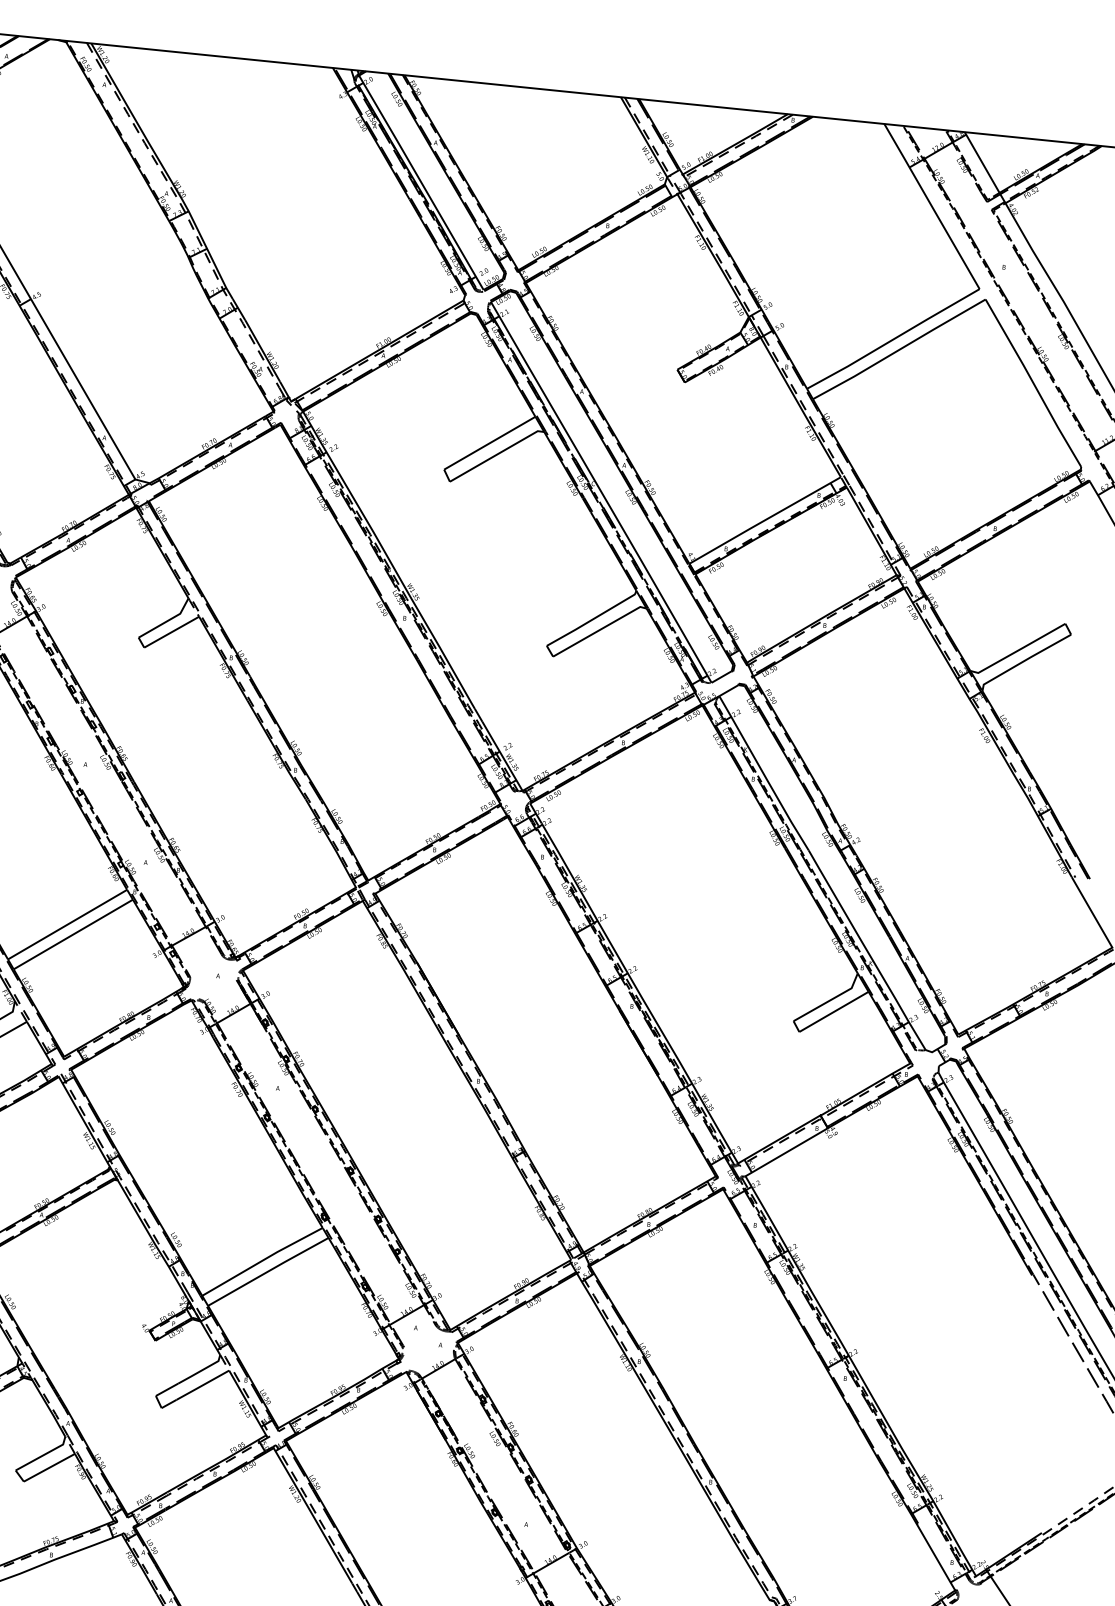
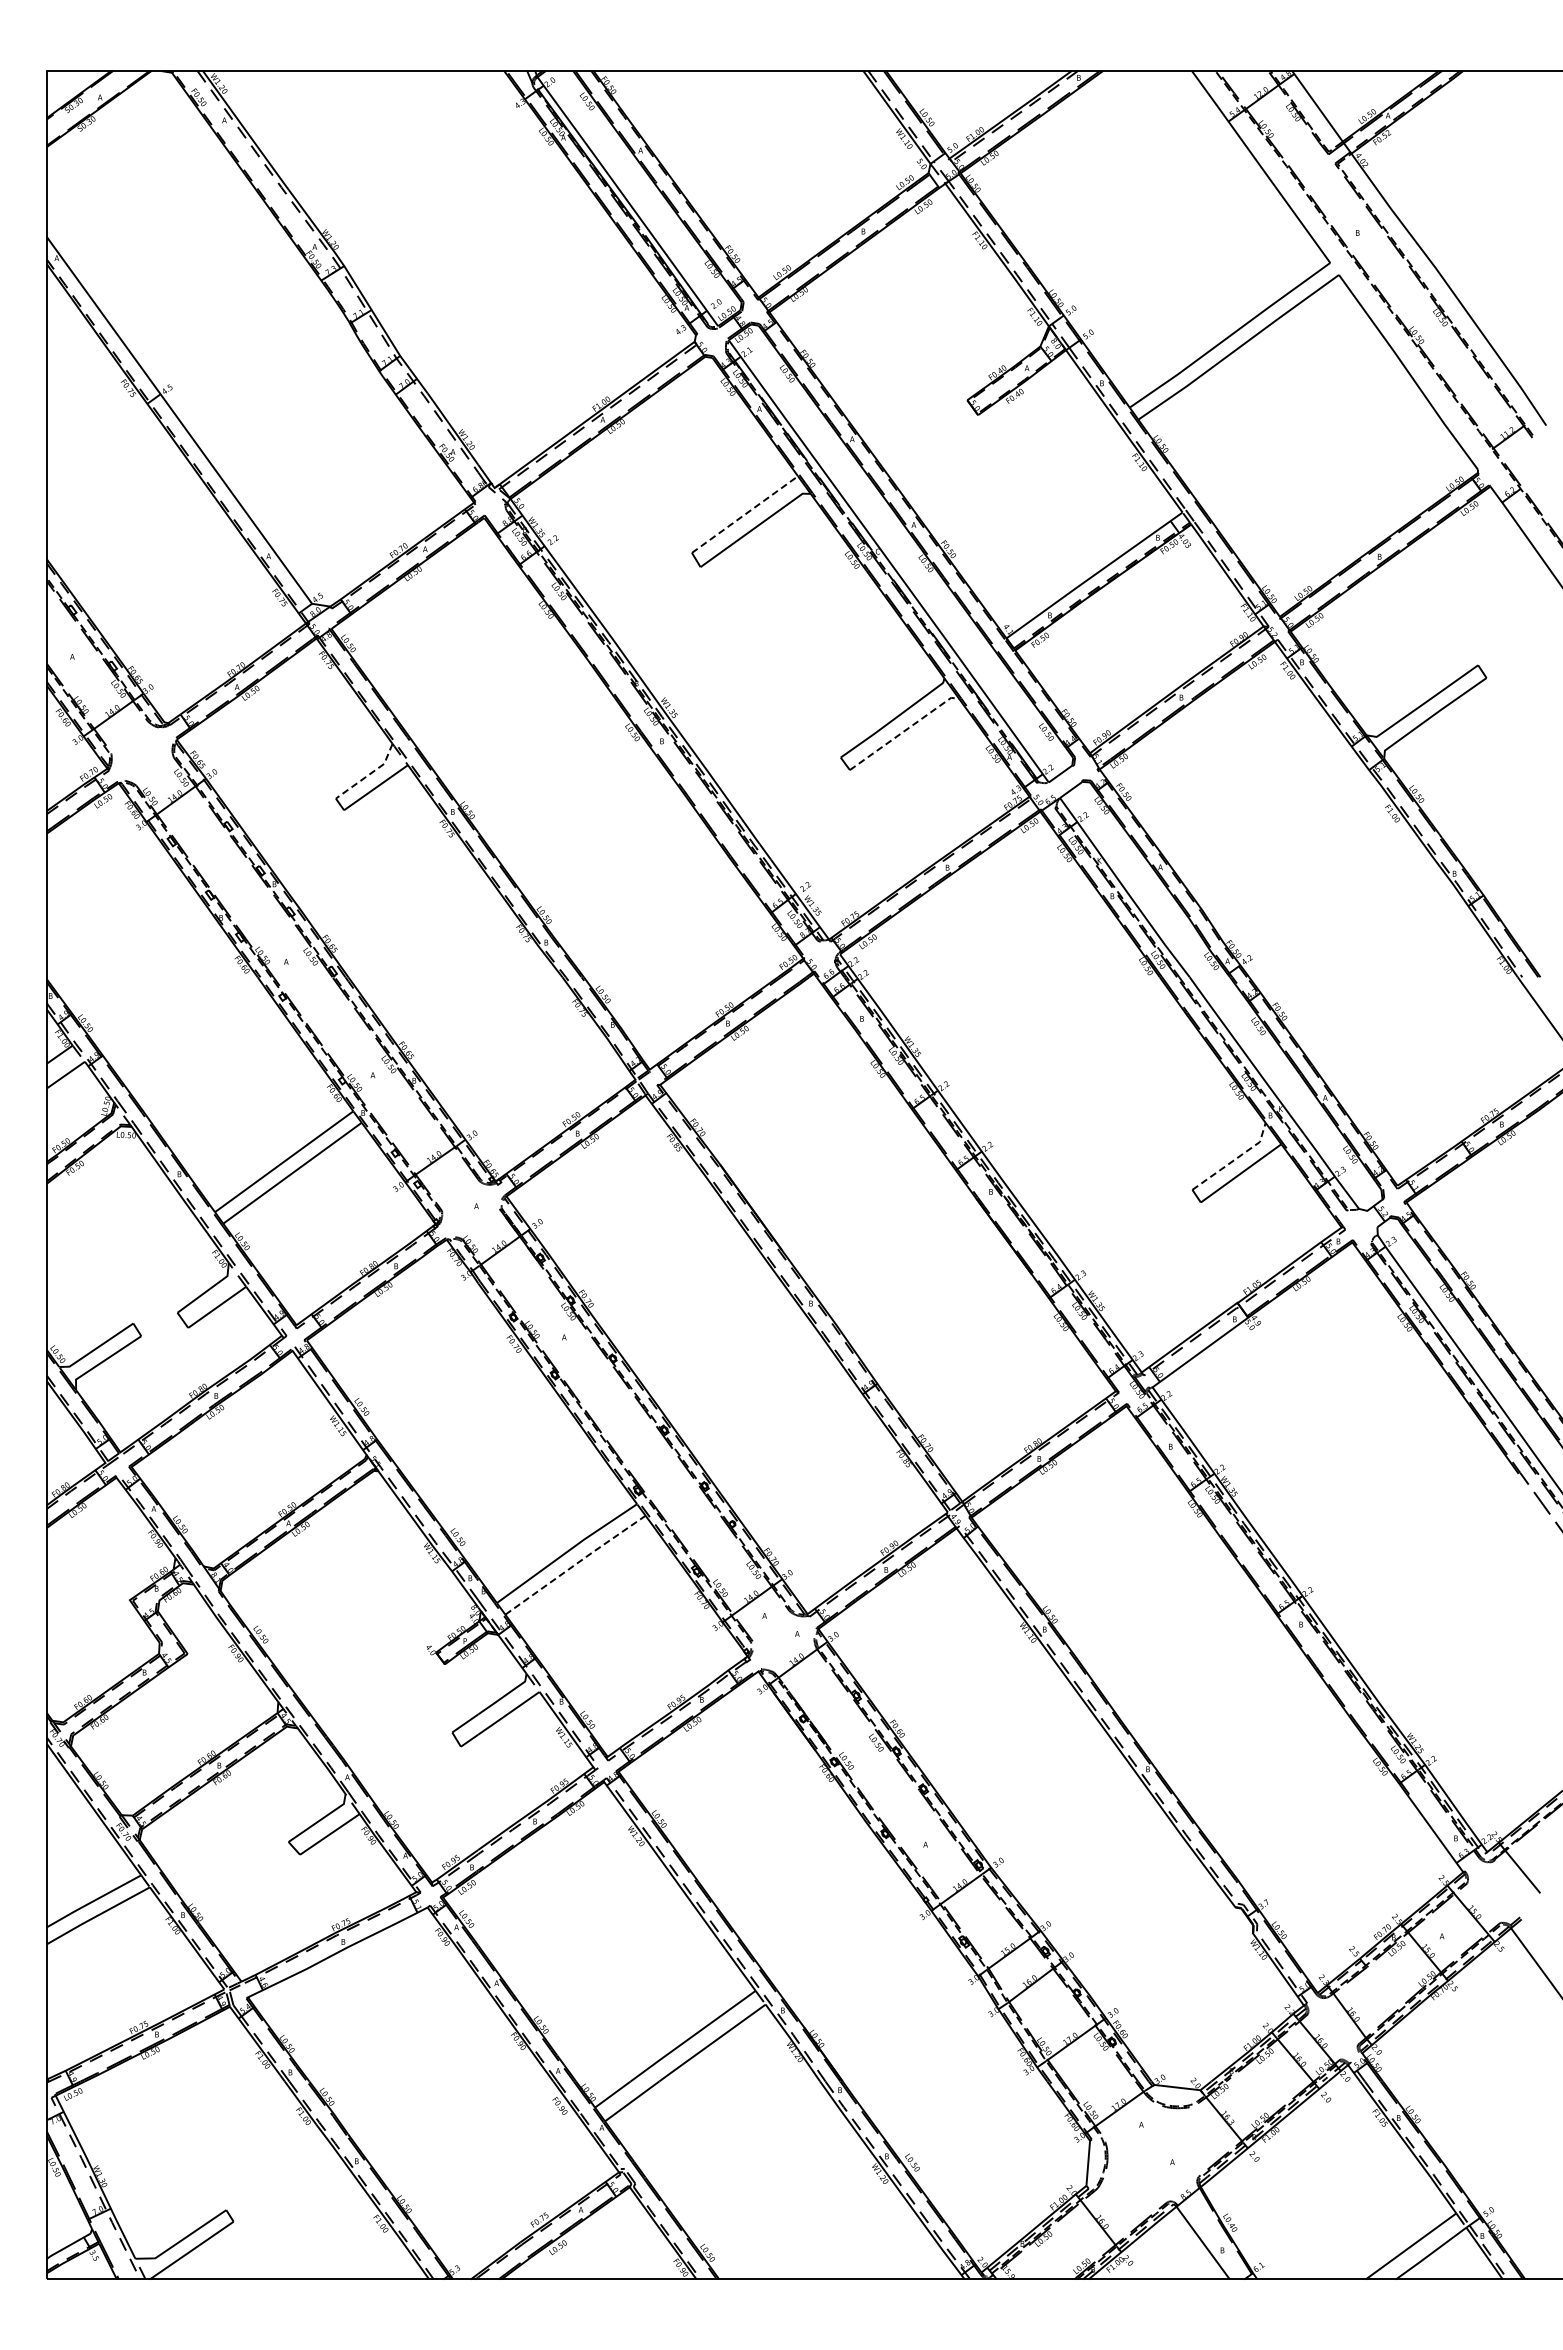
line: (490, 443) -> (745, 514), solid -> dashed
line: (166, 620) -> (368, 774), solid -> dashed
line: (600, 629) -> (905, 730), solid -> dashed
line: (829, 1000) -> (1234, 1159), solid -> dashed
line: (268, 1271) -> (575, 1564), solid -> dashed

